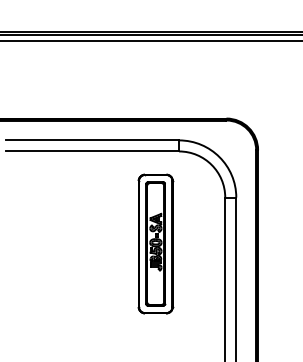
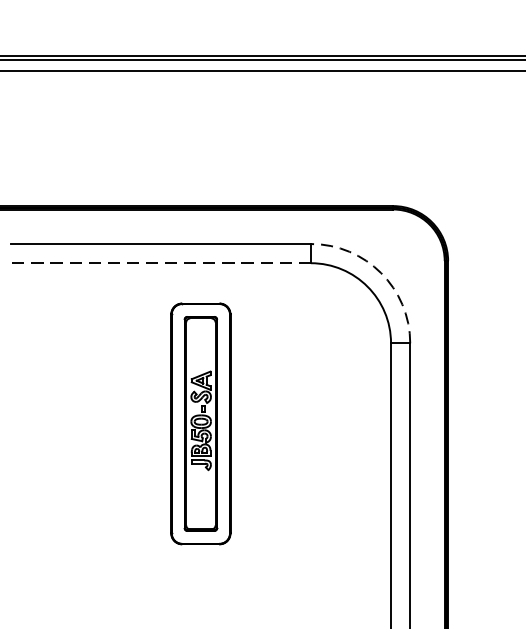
line: (92, 151) -> (160, 263), solid -> dashed
arc: (219, 157) -> (381, 273), solid -> dashed
part: (155, 243) -> (200, 423), moved

